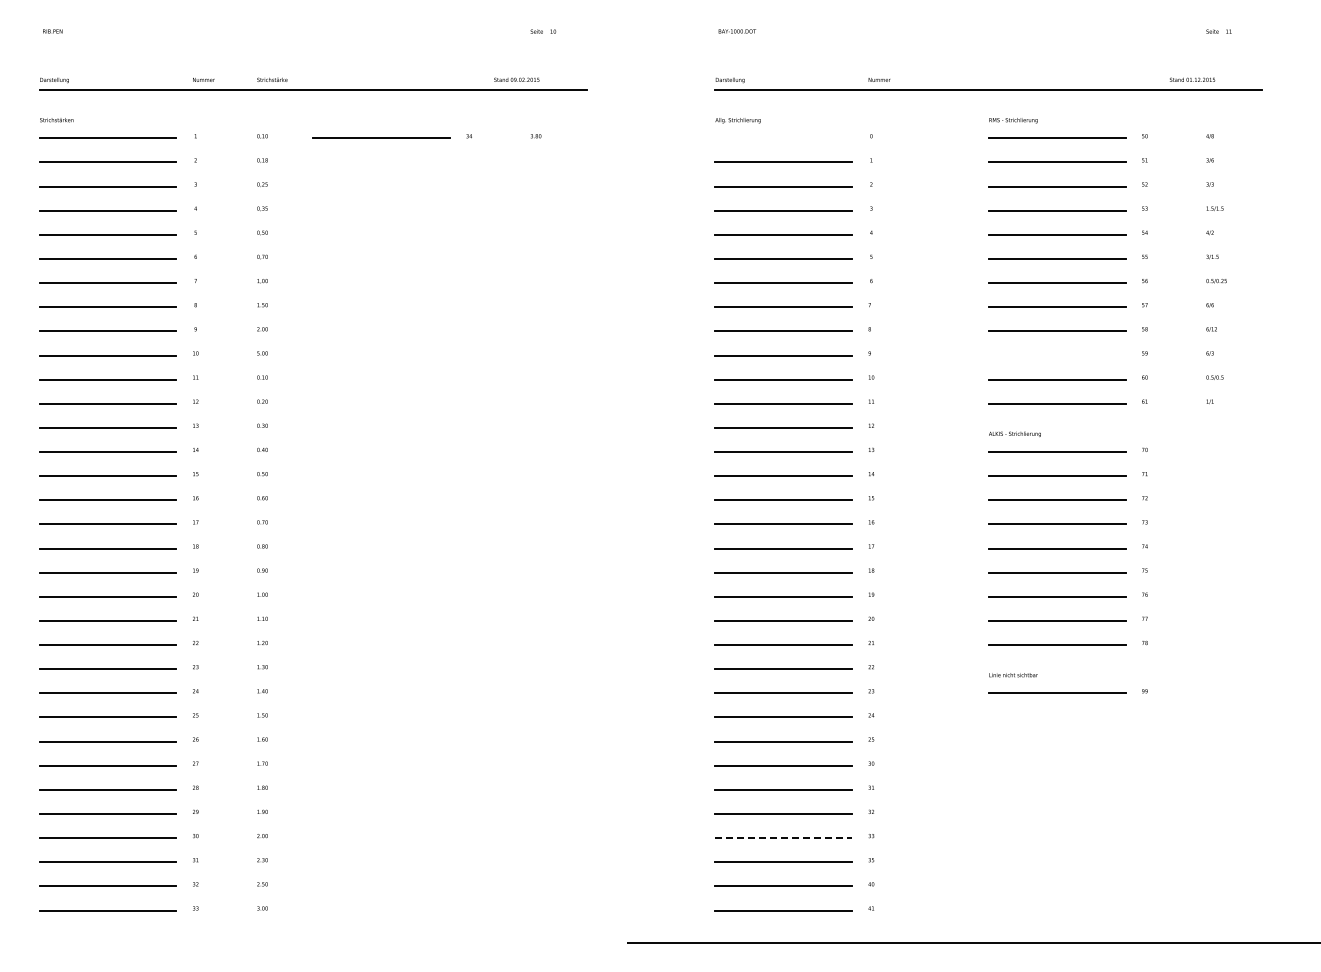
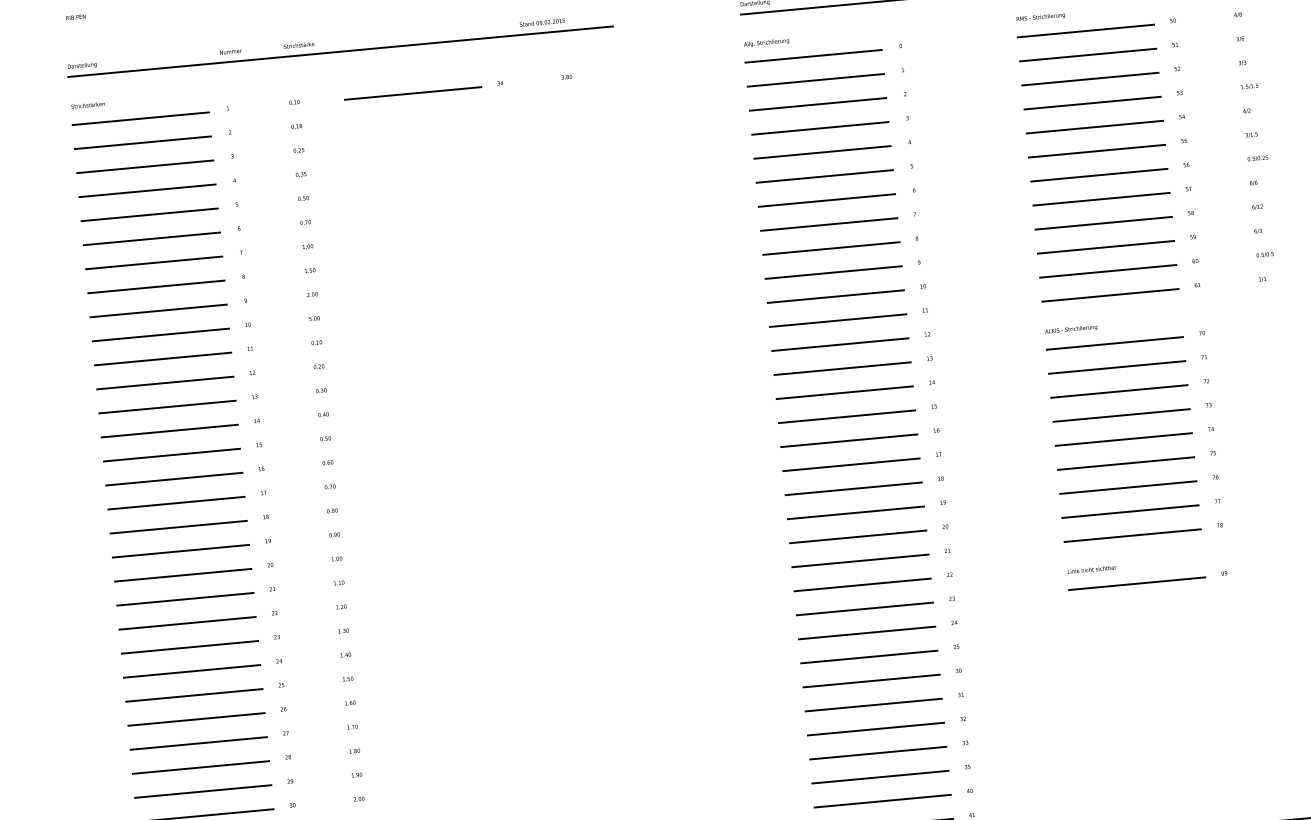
line: (783, 138) -> (813, 56), added
line: (1056, 355) -> (1105, 247), added
line: (784, 838) -> (879, 753), dashed -> solid

